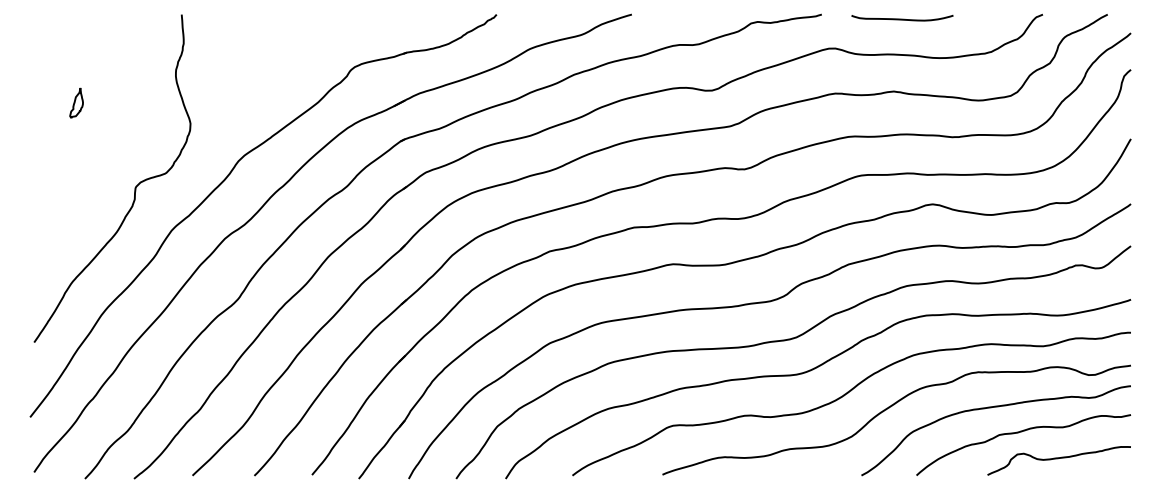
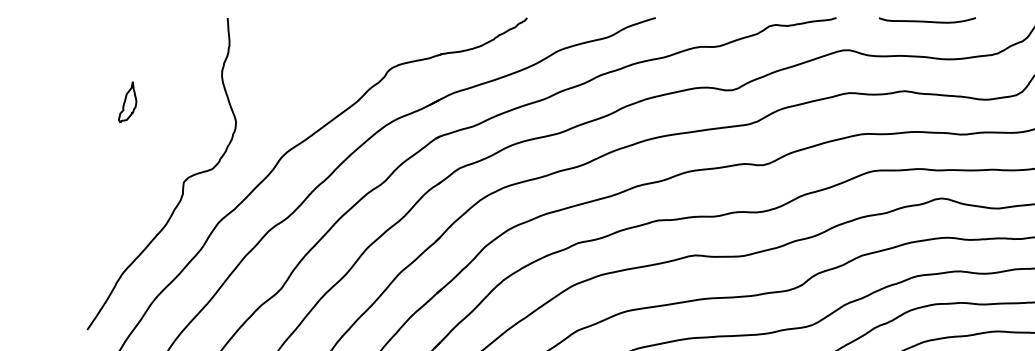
curve: (902, 18) -> (927, 20), moved
part: (76, 102) -> (127, 101), size x1.43

